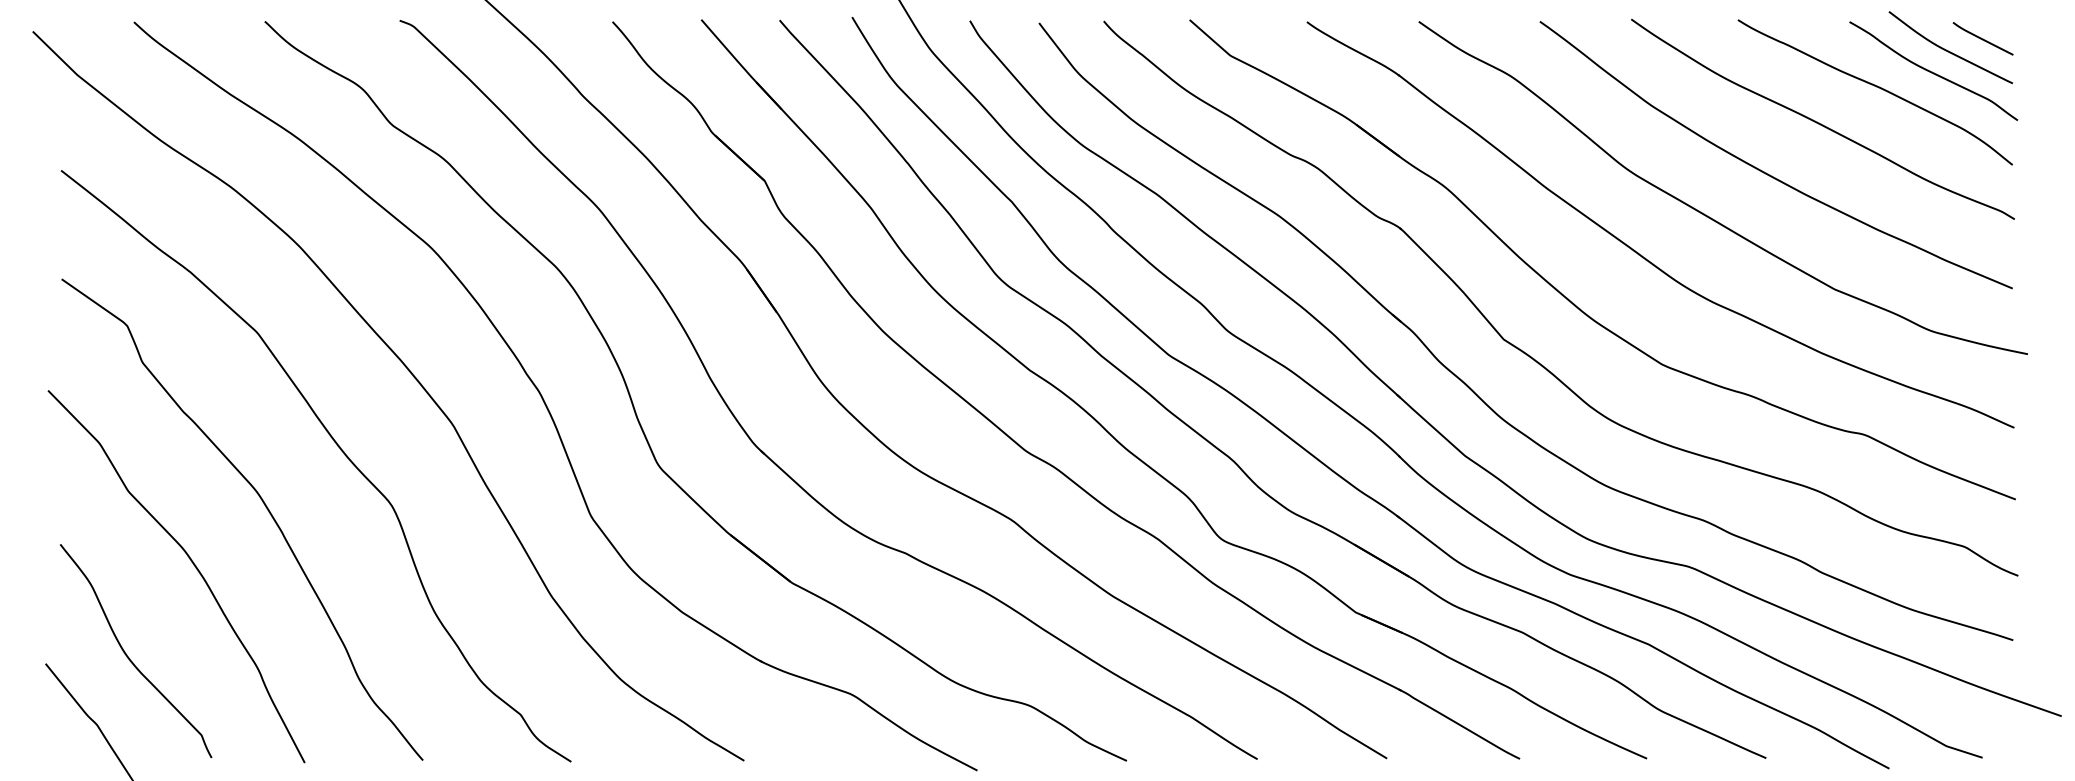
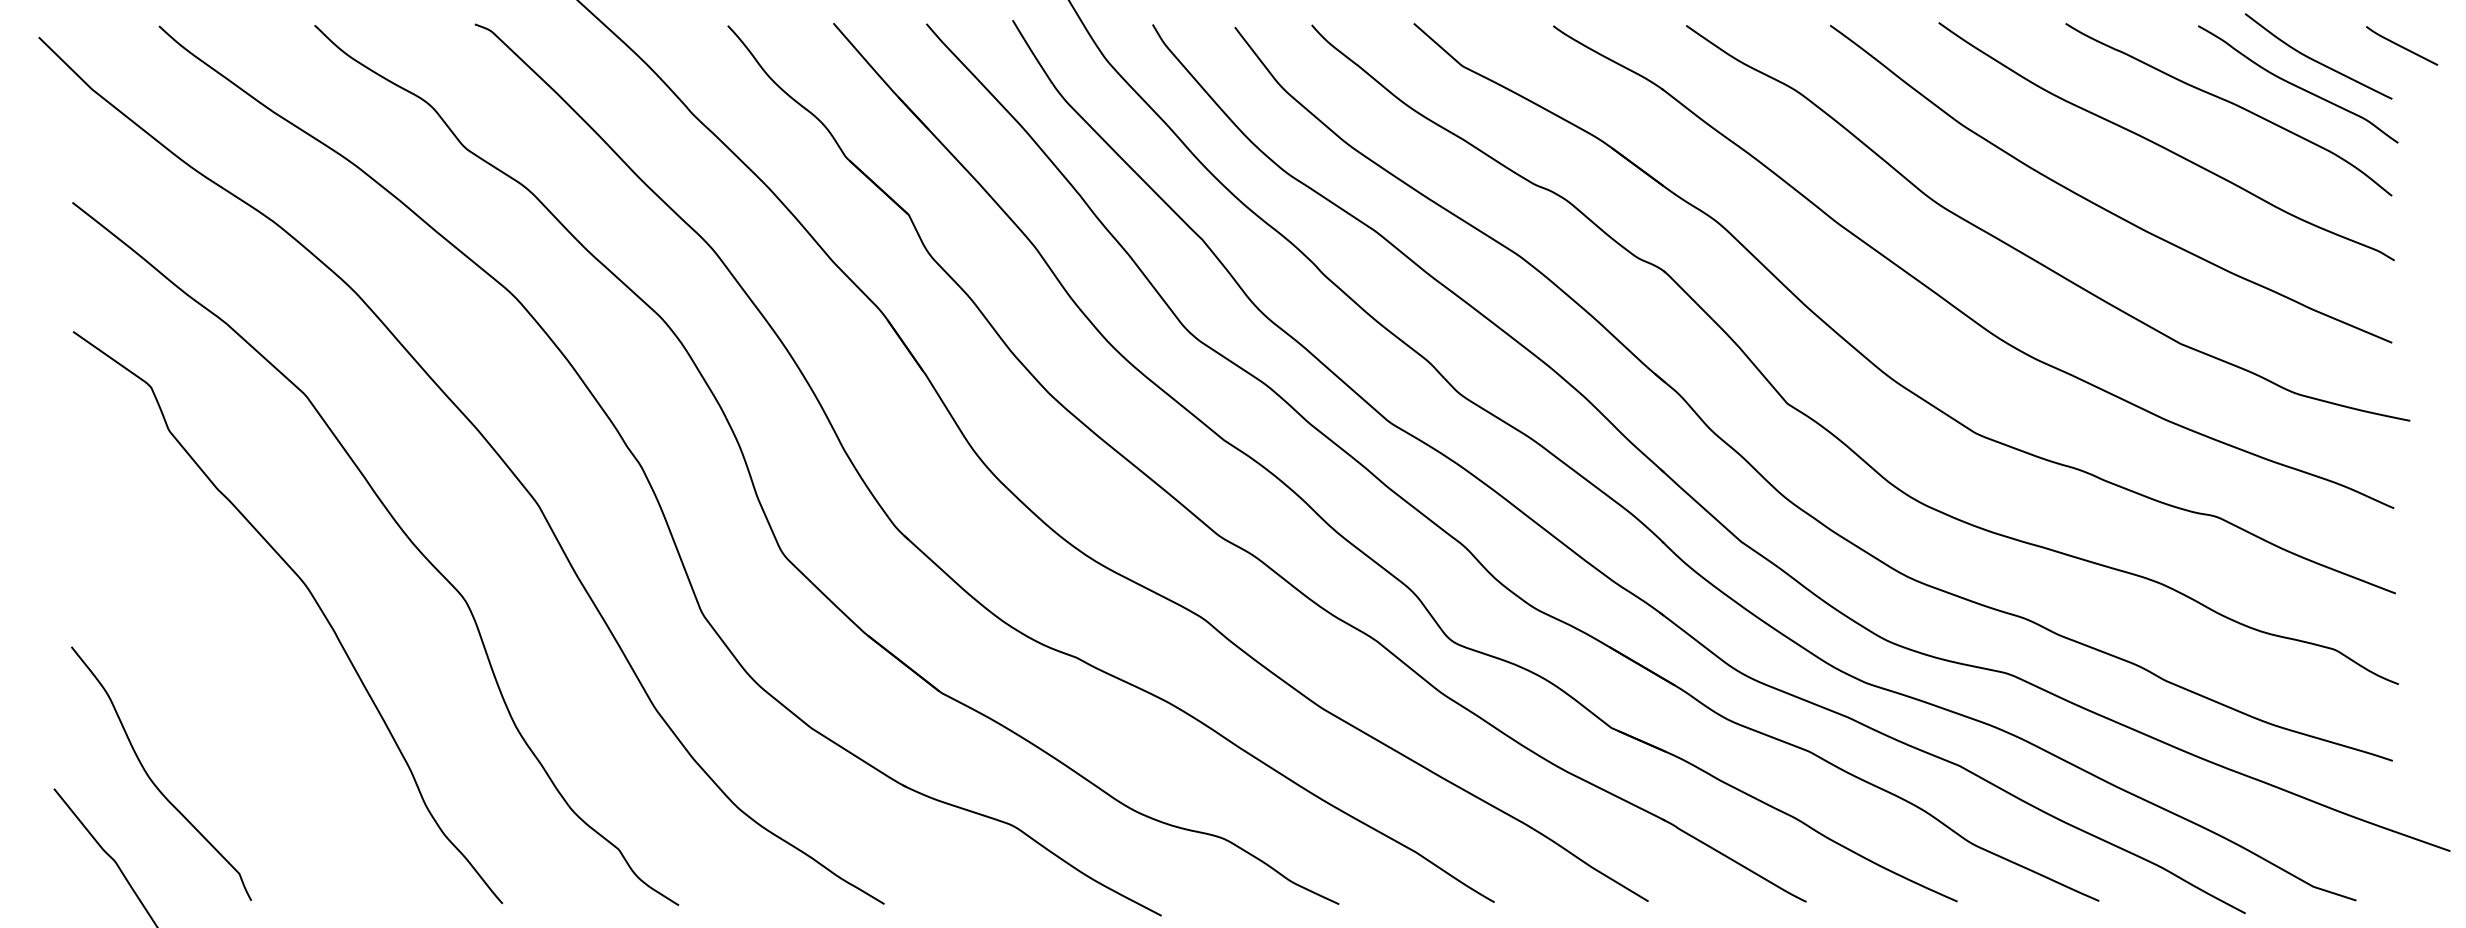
curve: (1982, 38) -> (2401, 45), moved
curve: (194, 565) -> (230, 672), removed

